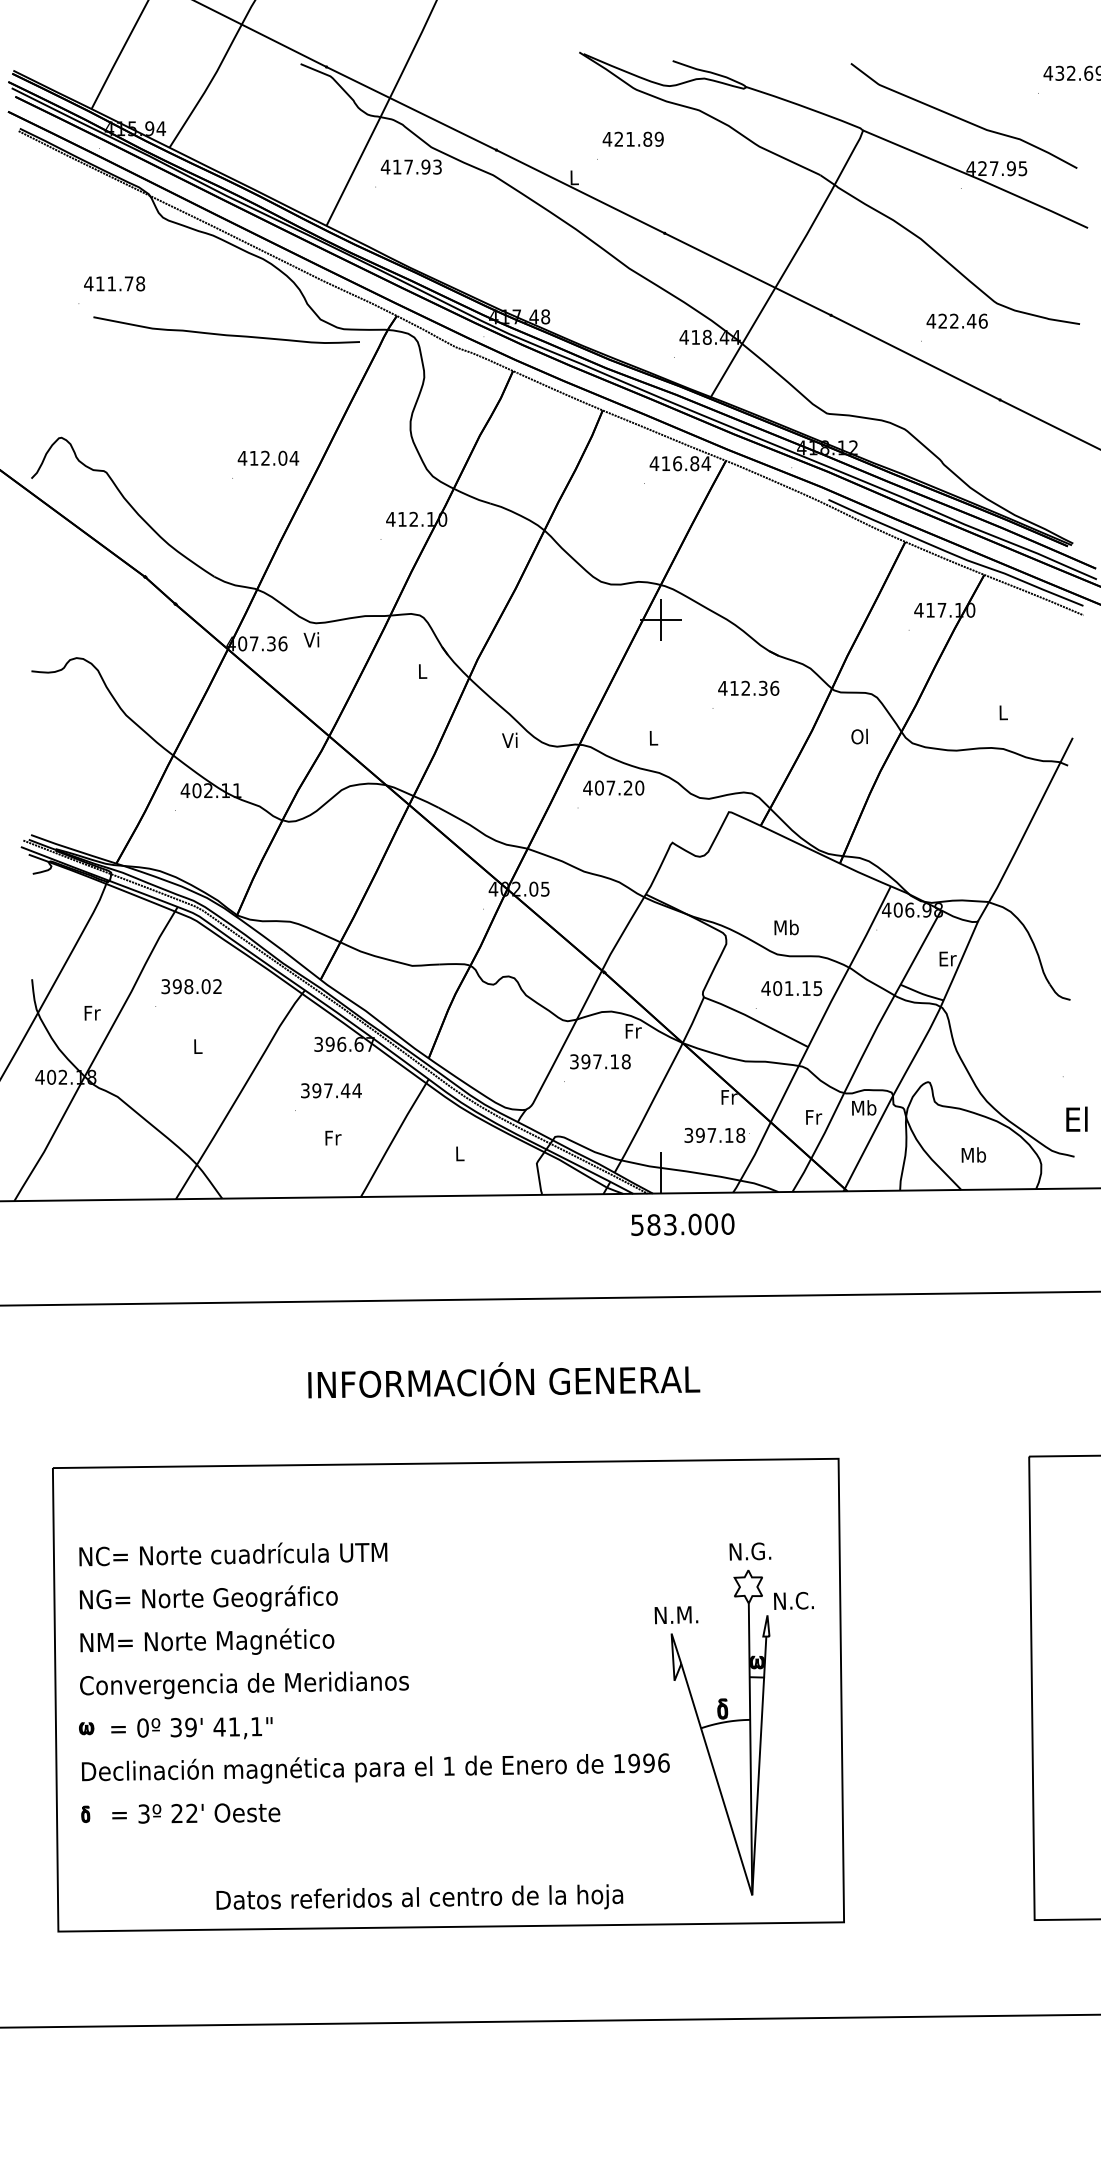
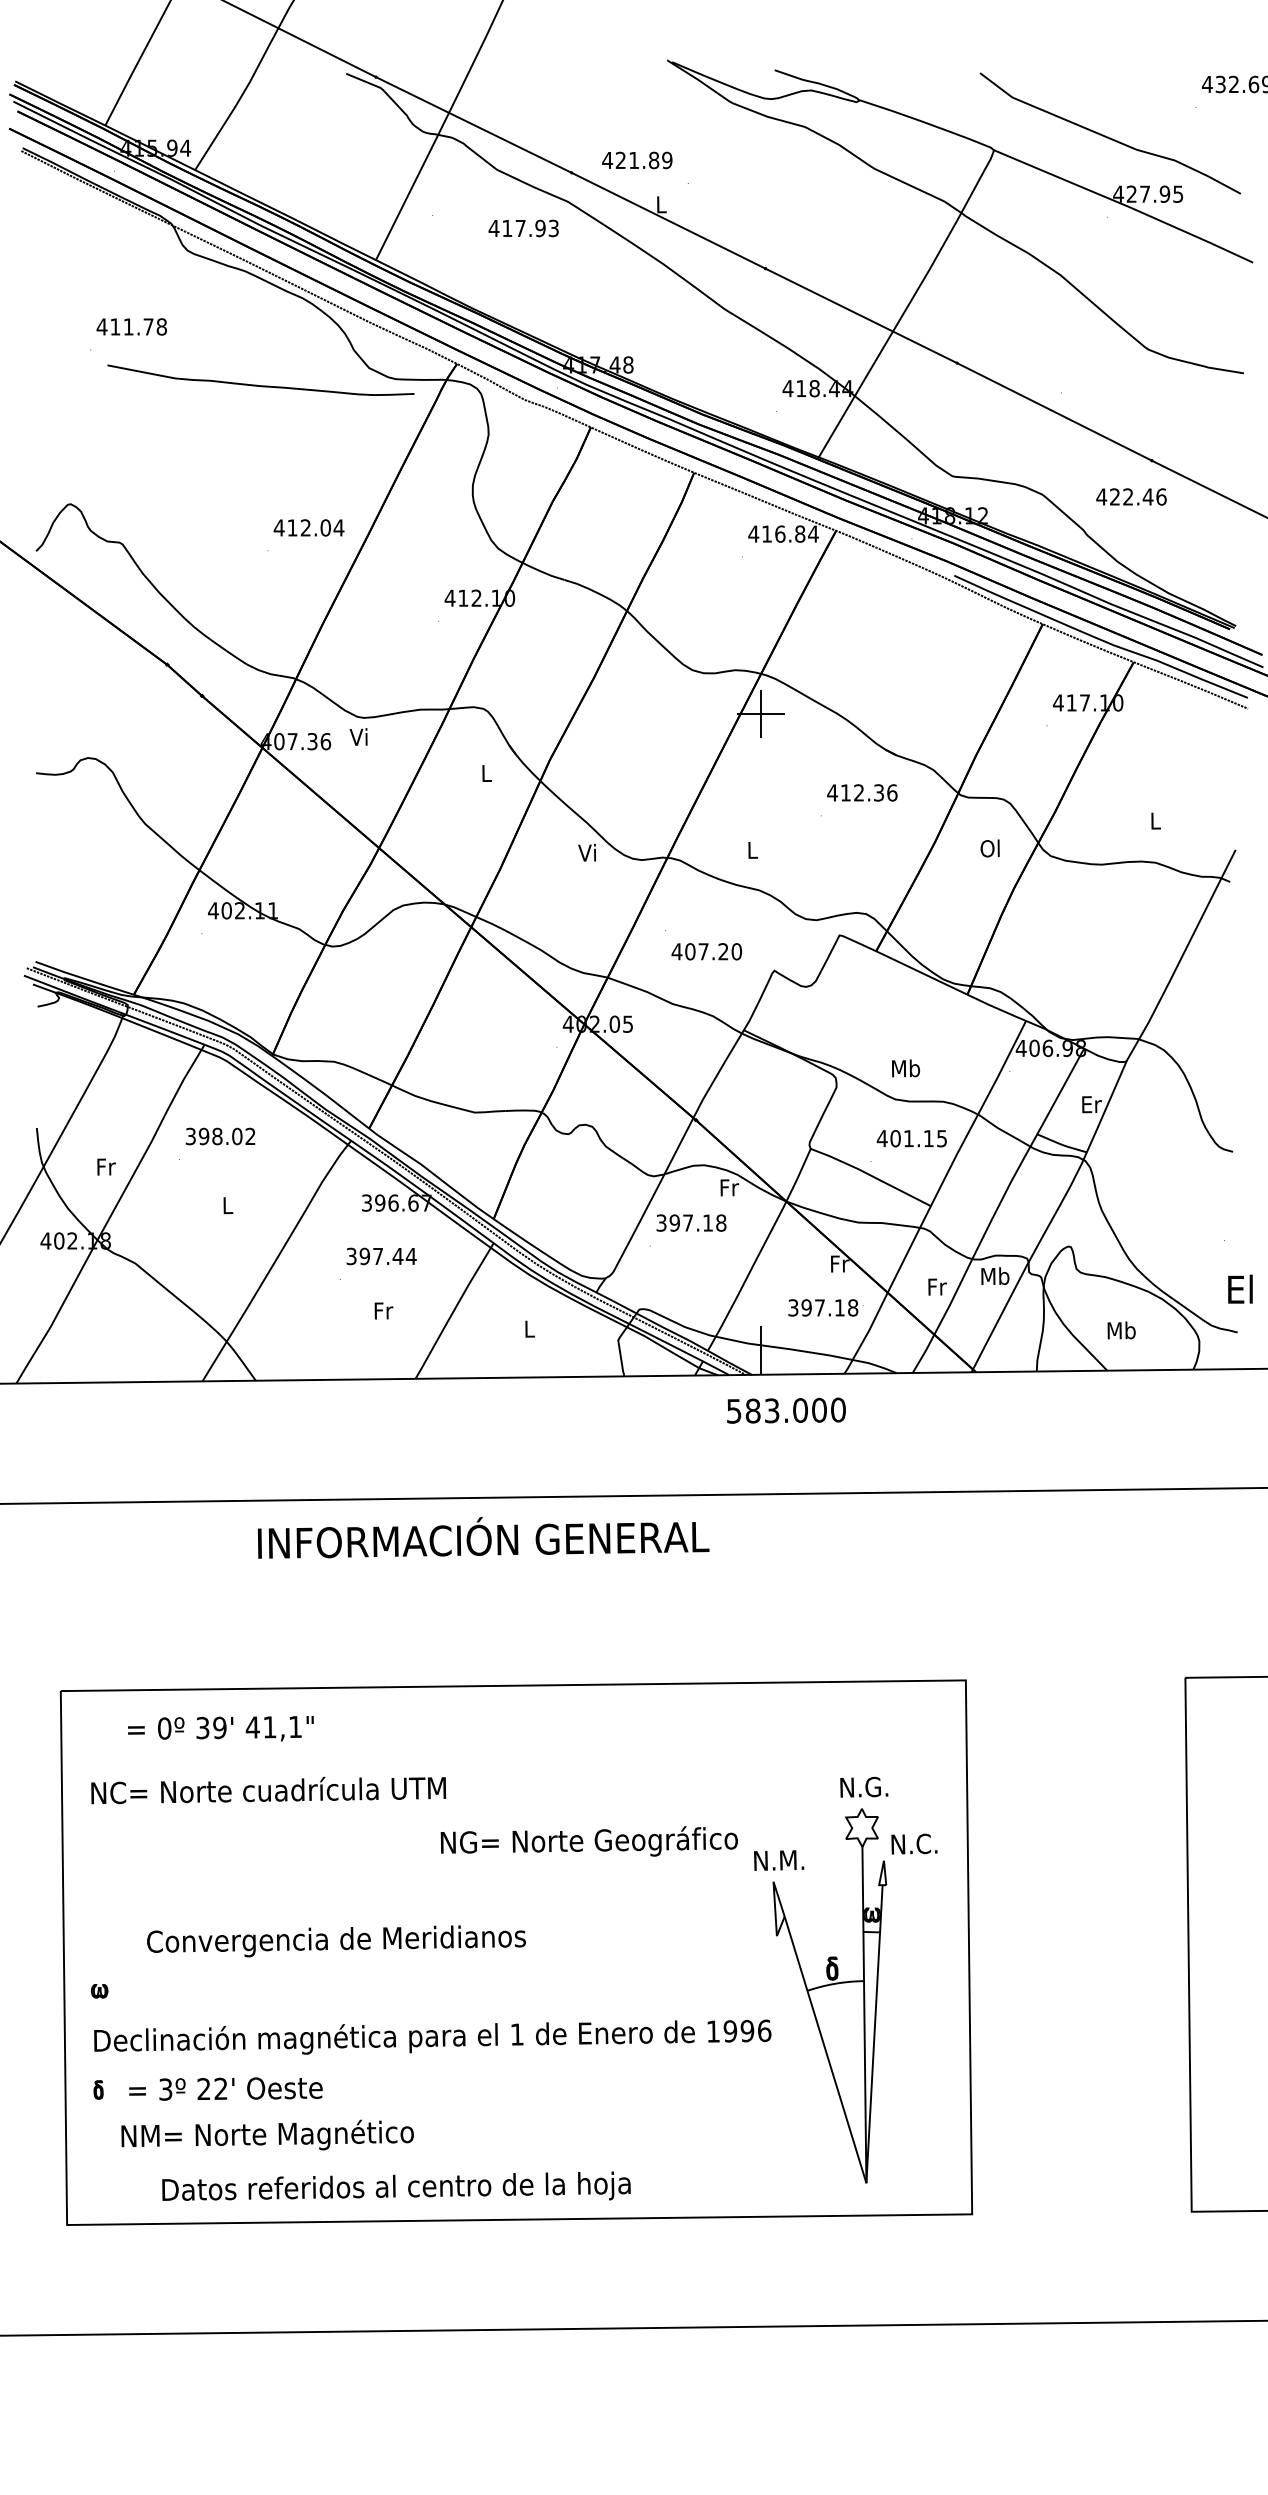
text: (633, 139) -> (637, 160), moved
text: (411, 167) -> (523, 228), moved
text: (957, 320) -> (1131, 496), moved
text: (613, 787) -> (706, 951), moved
text: (504, 1379) -> (483, 1537), moved
text: (208, 1598) -> (588, 1841), moved
text: (207, 1641) -> (267, 2134), moved
text: (244, 1685) -> (336, 1941), moved
text: (191, 1727) -> (220, 1728), moved
text: (419, 1896) -> (396, 2185), moved

